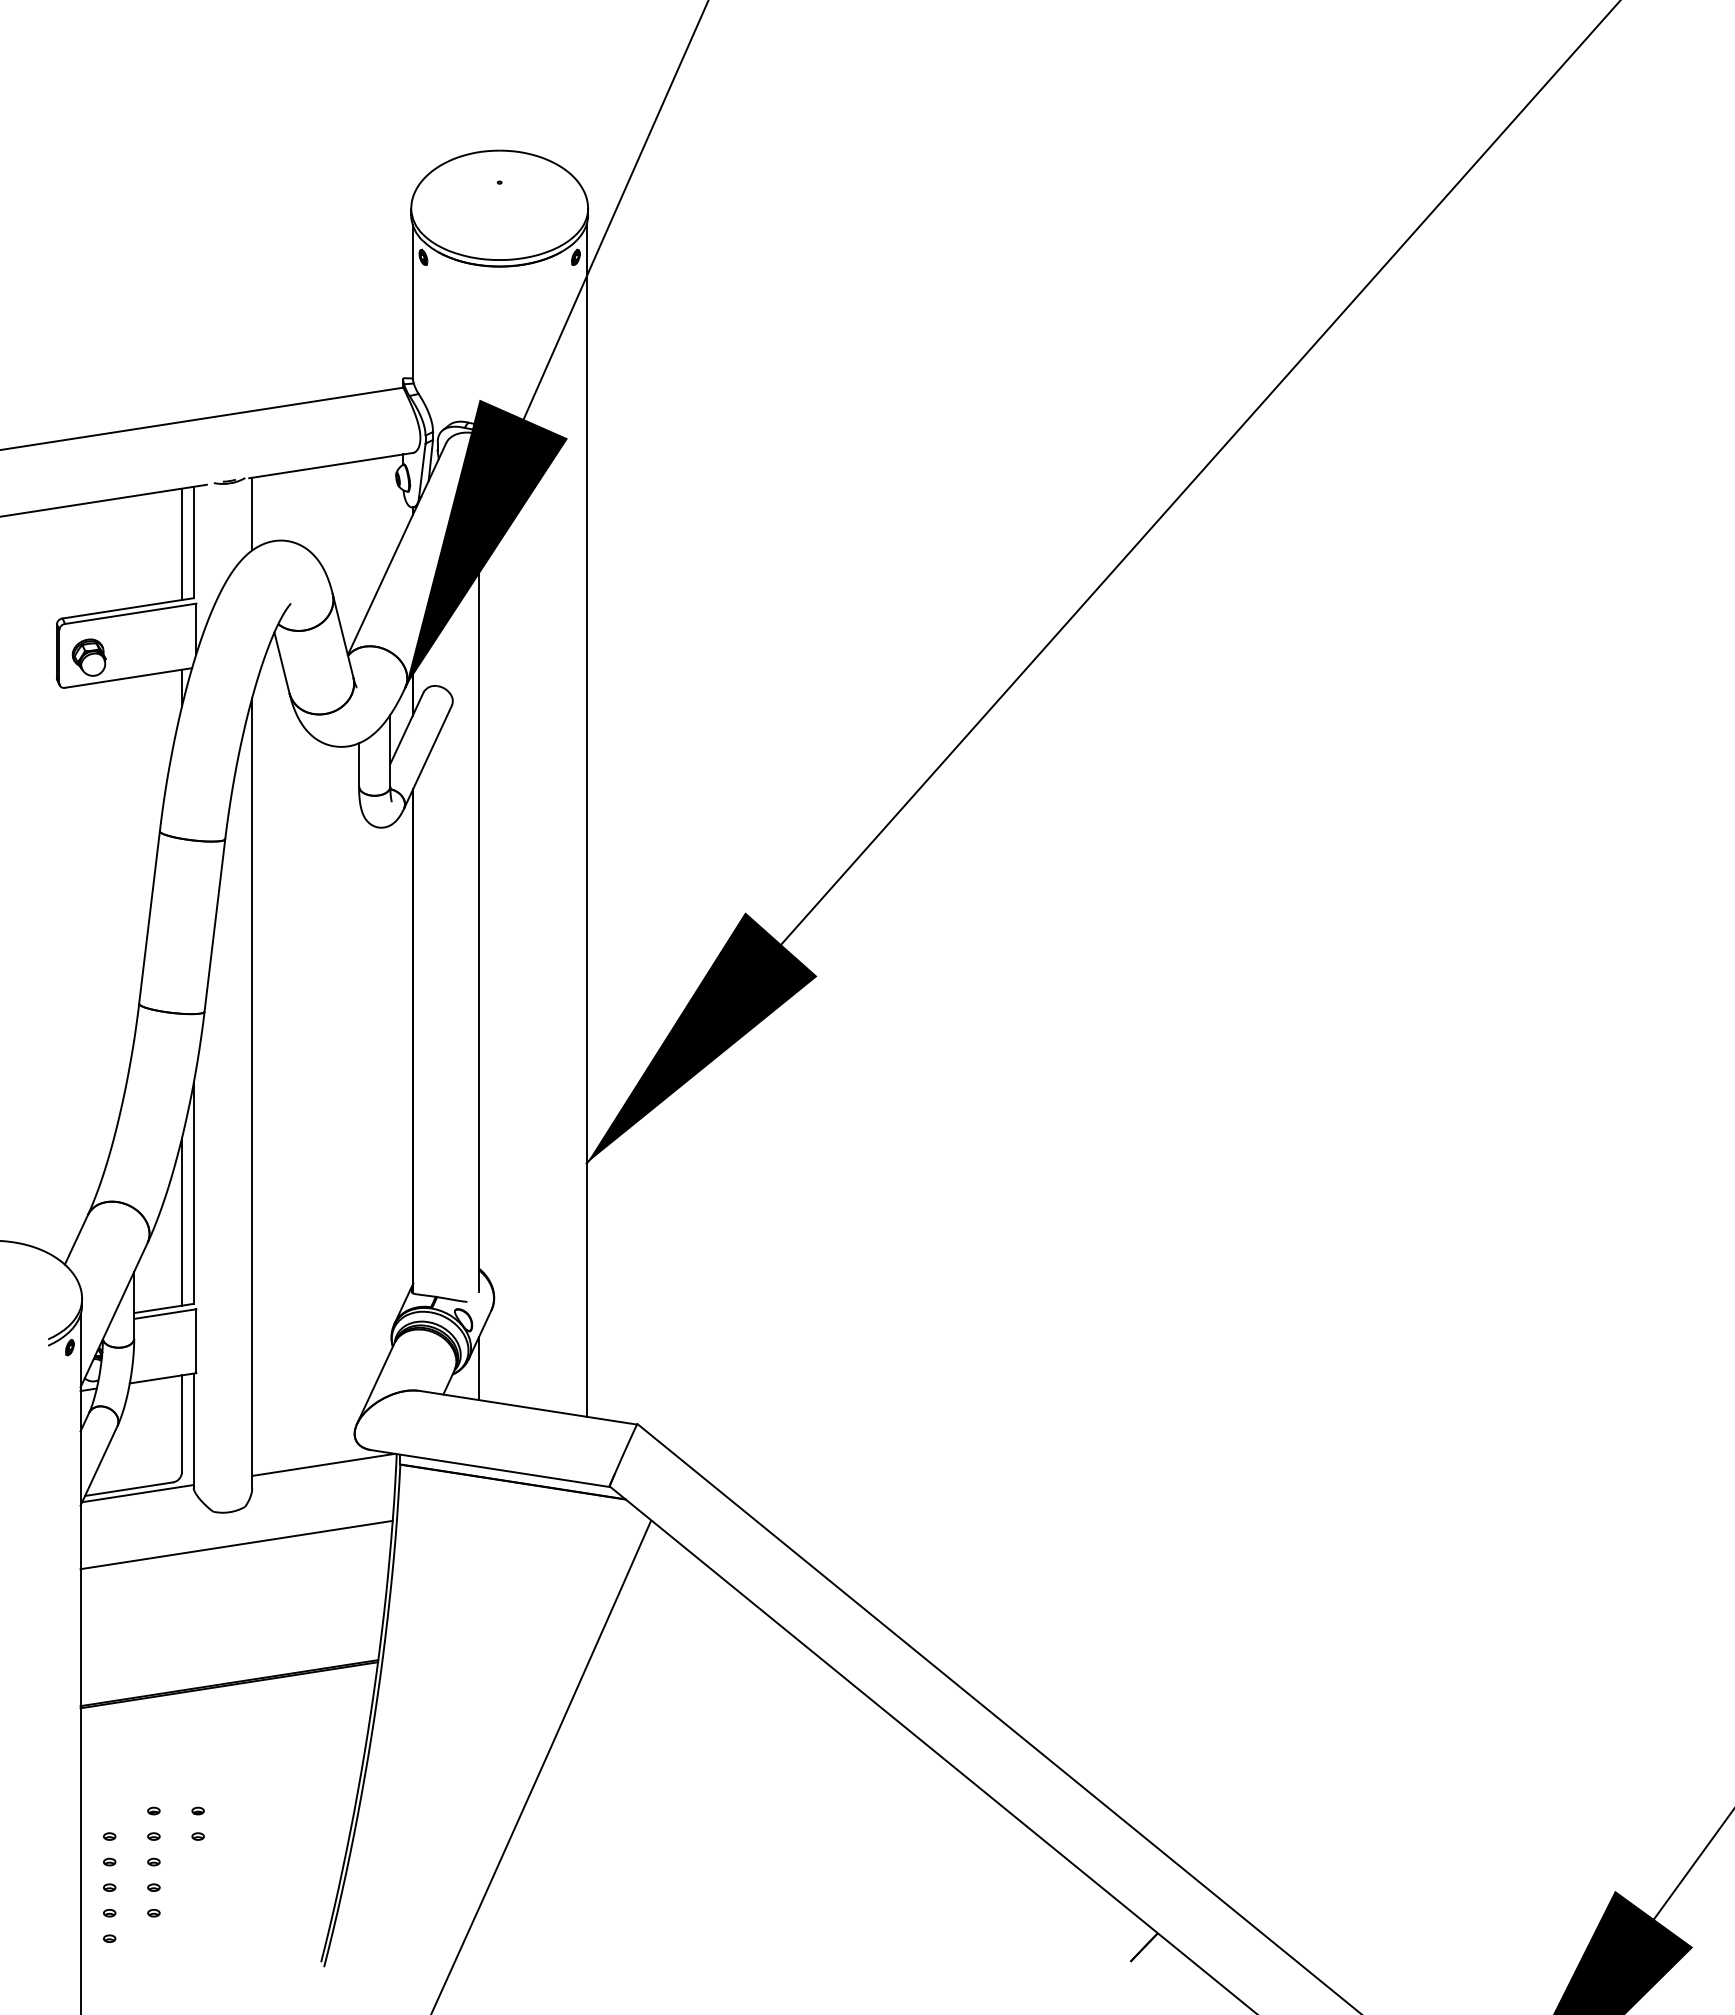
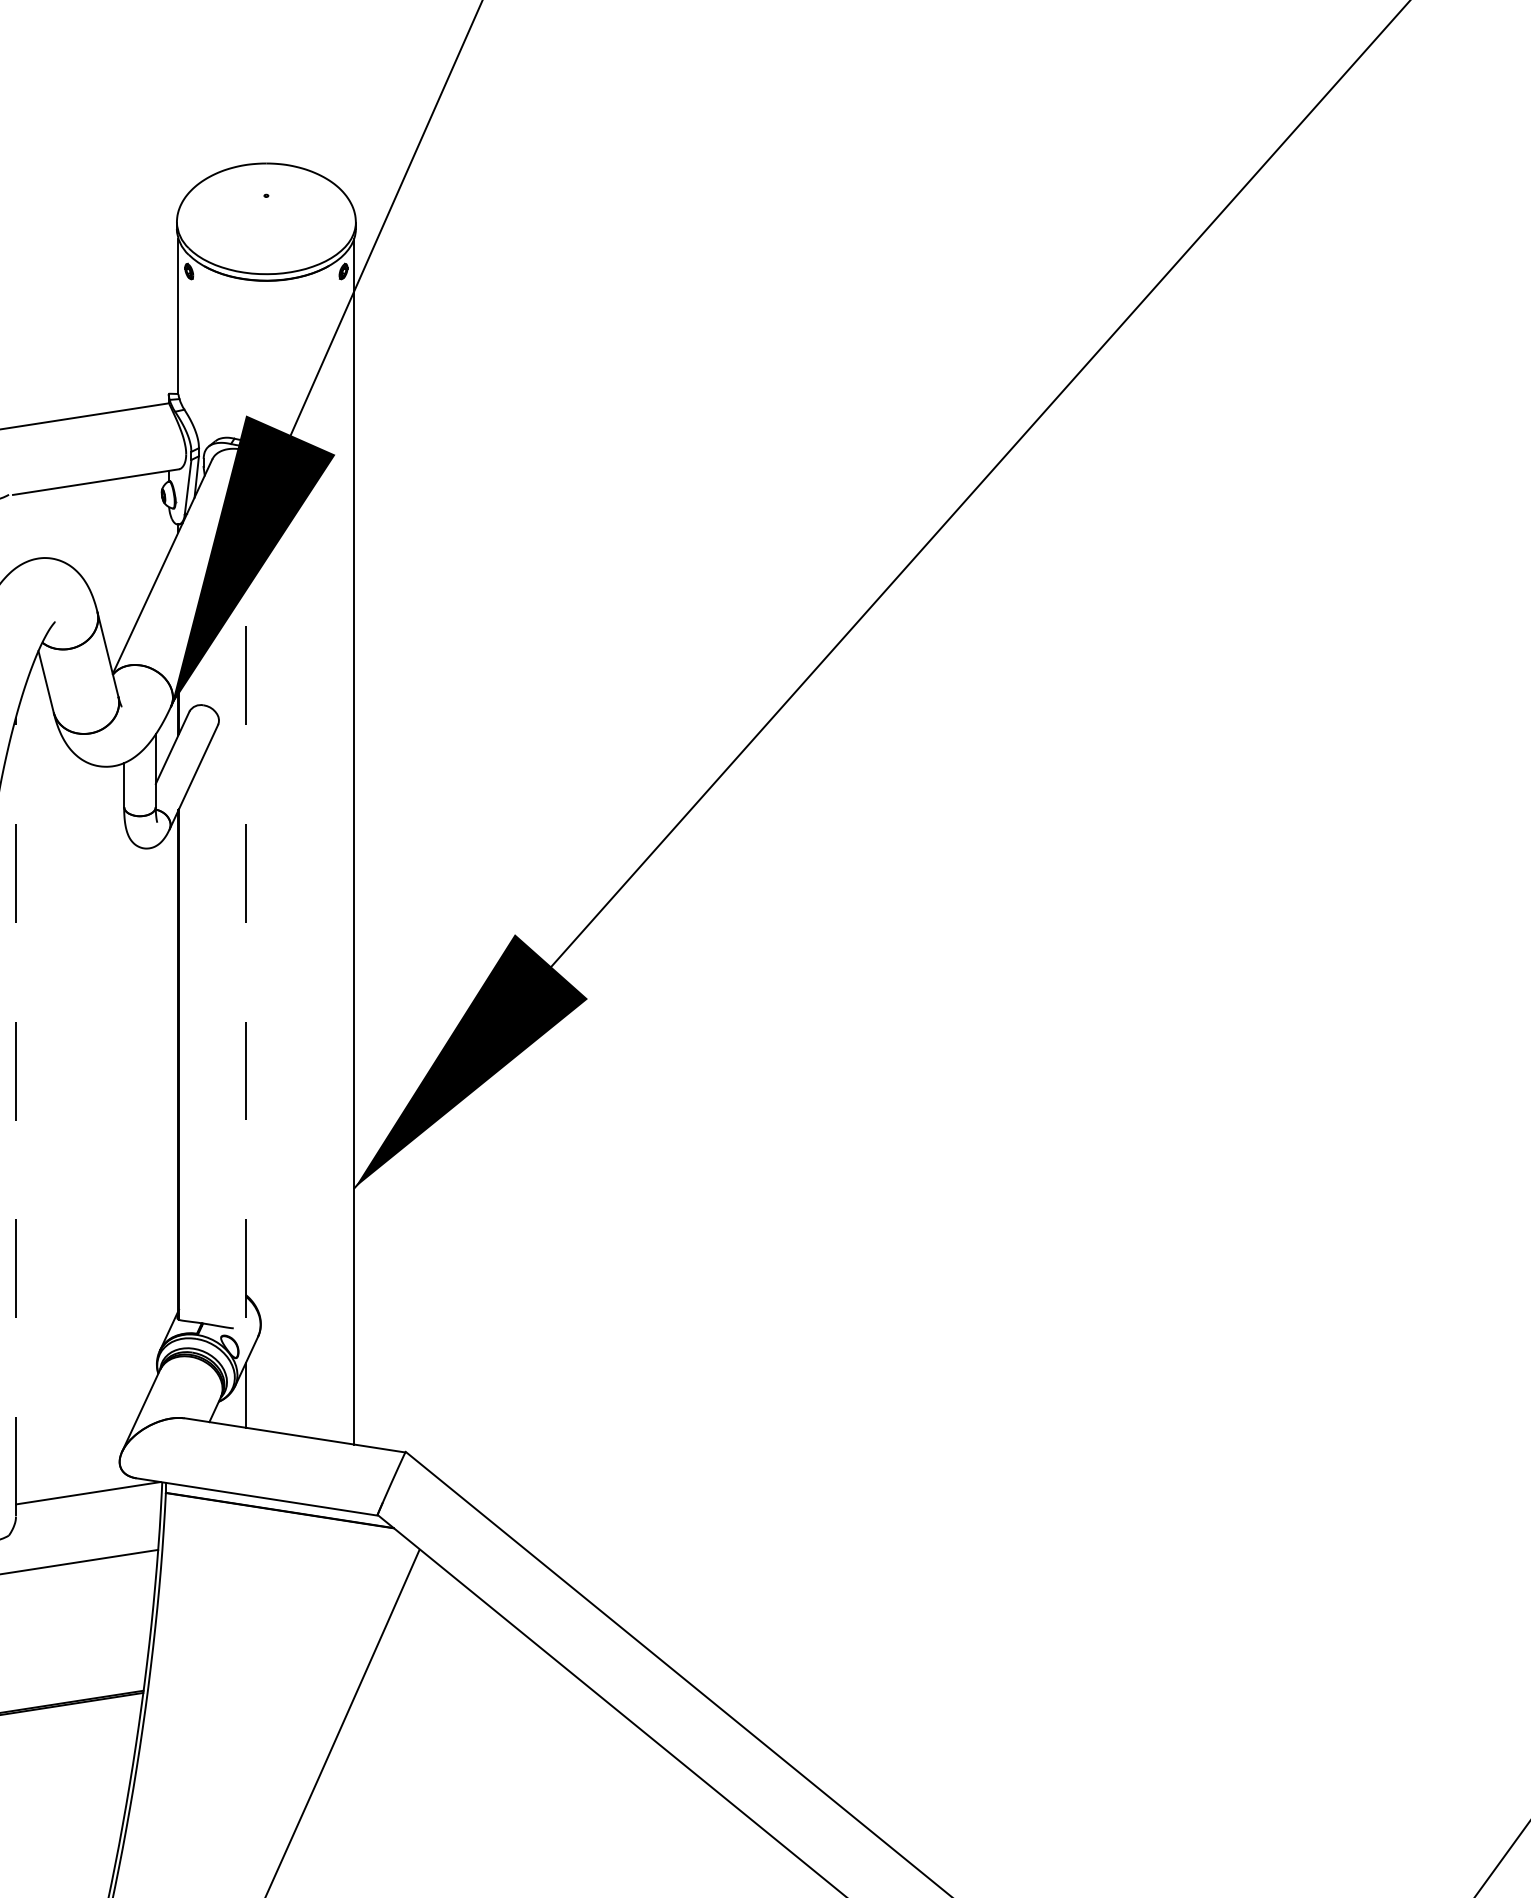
line: (252, 513) -> (16, 530), removed
line: (479, 913) -> (245, 935), solid -> dashed
line: (252, 1092) -> (16, 1116), solid -> dashed

